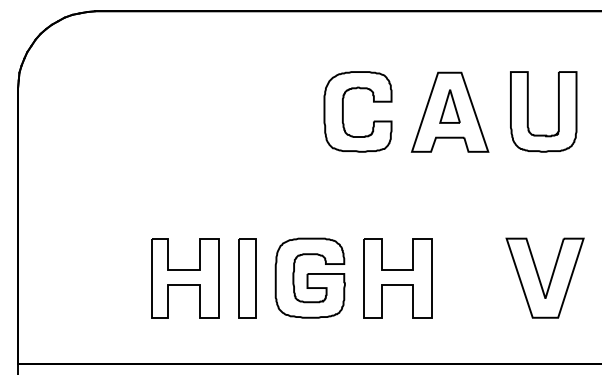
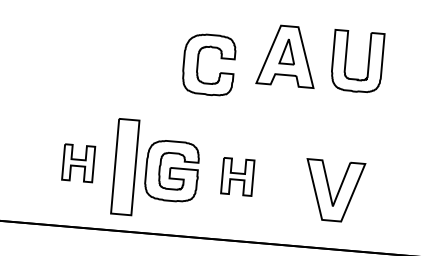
part: (343, 111) -> (198, 63), moved
part: (544, 277) -> (333, 190), moved
part: (185, 278) -> (78, 163), size x0.6
part: (247, 278) -> (125, 167), size x1.6
part: (397, 278) -> (237, 177), size x0.6

